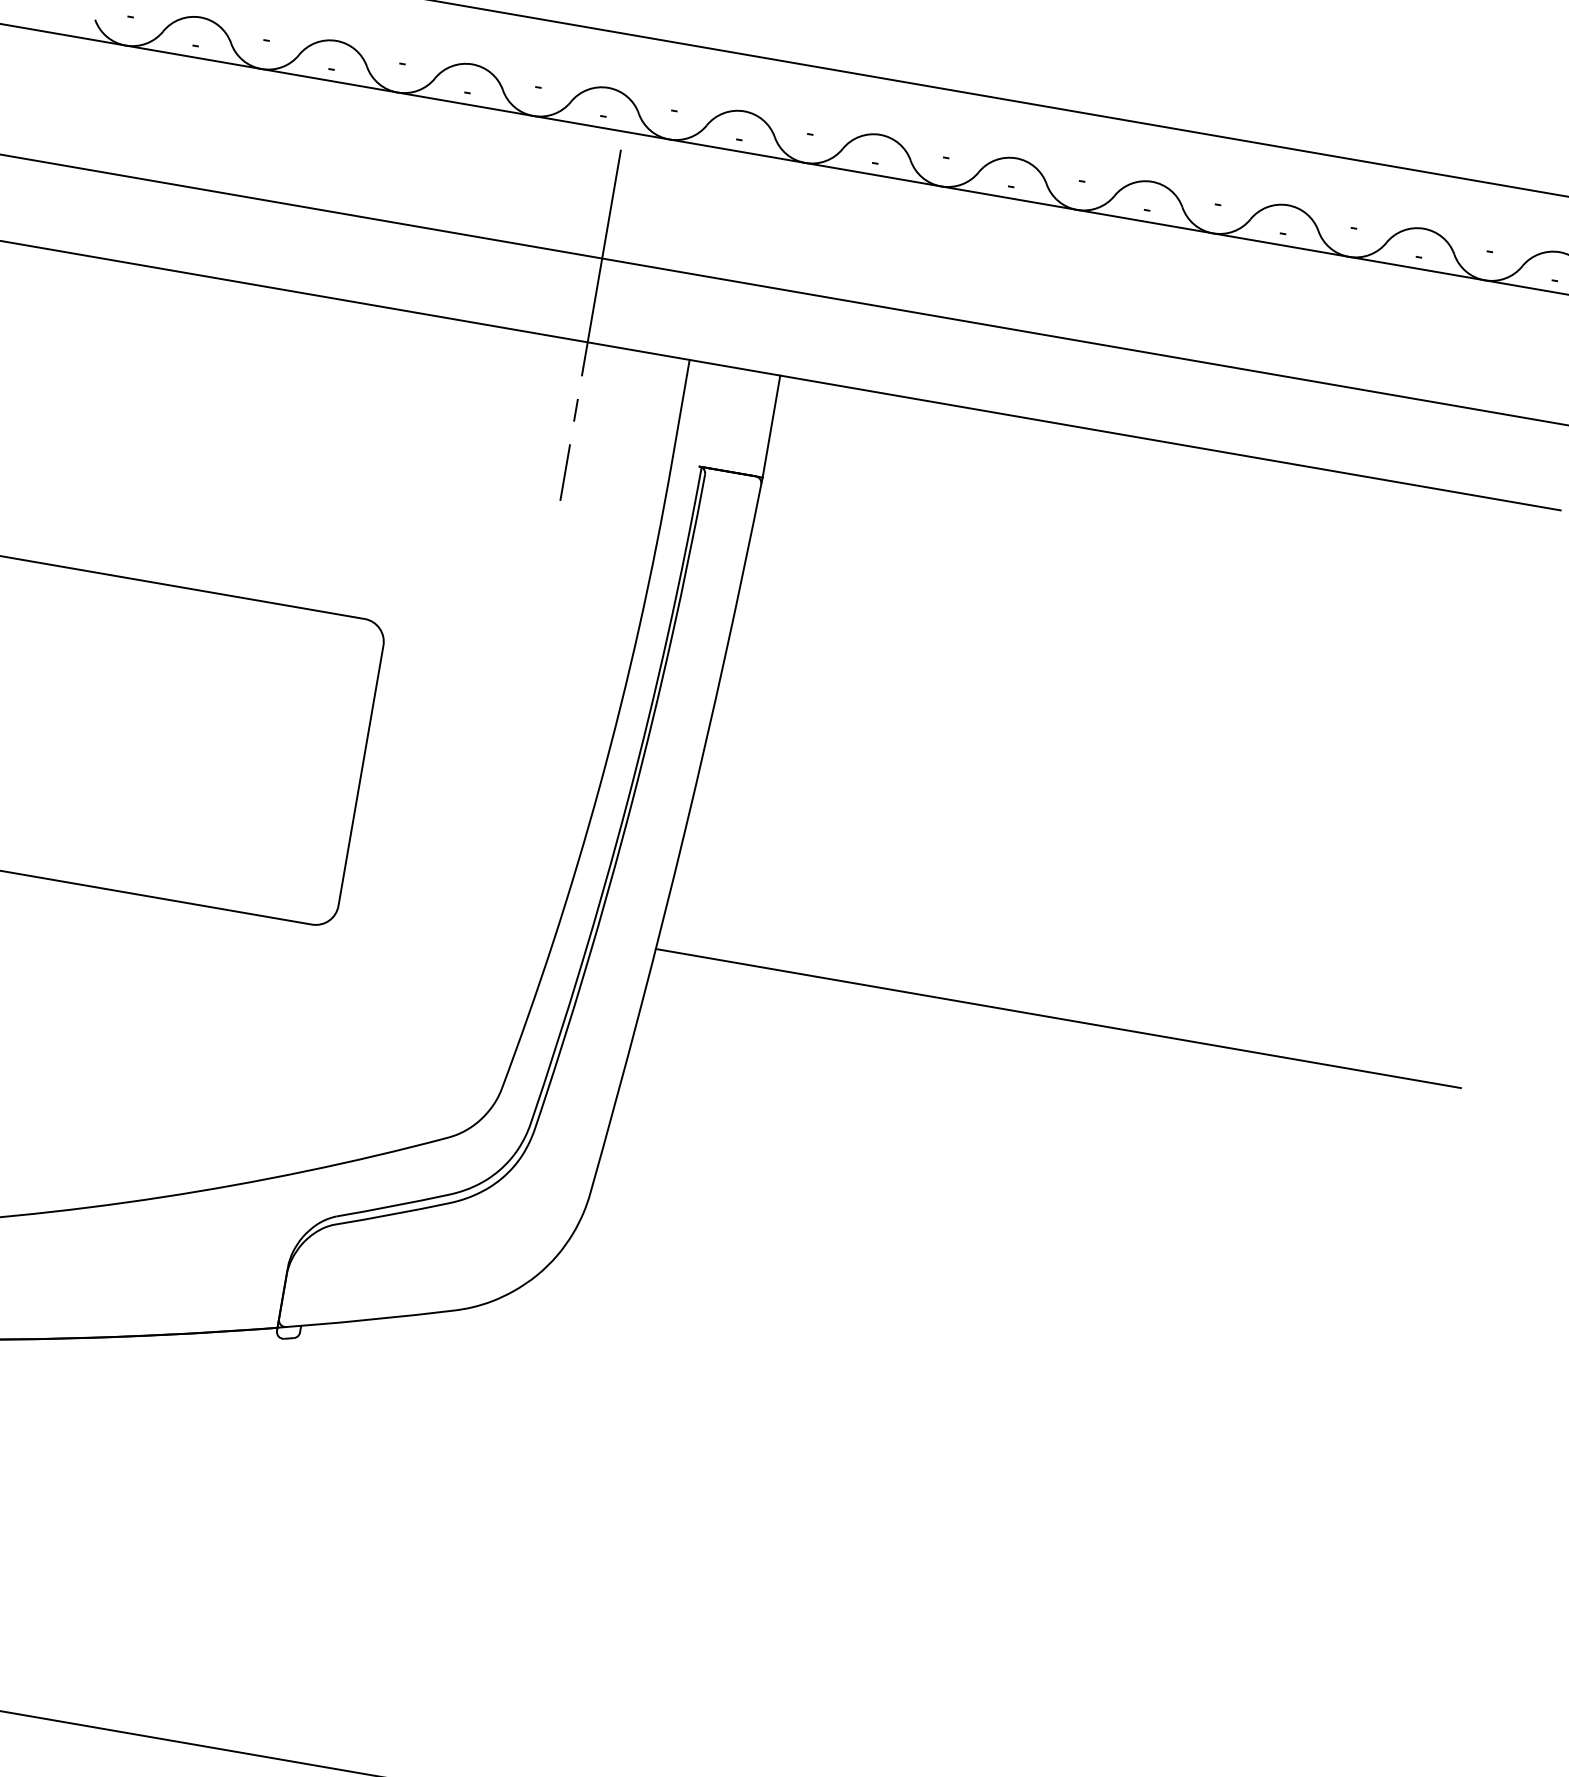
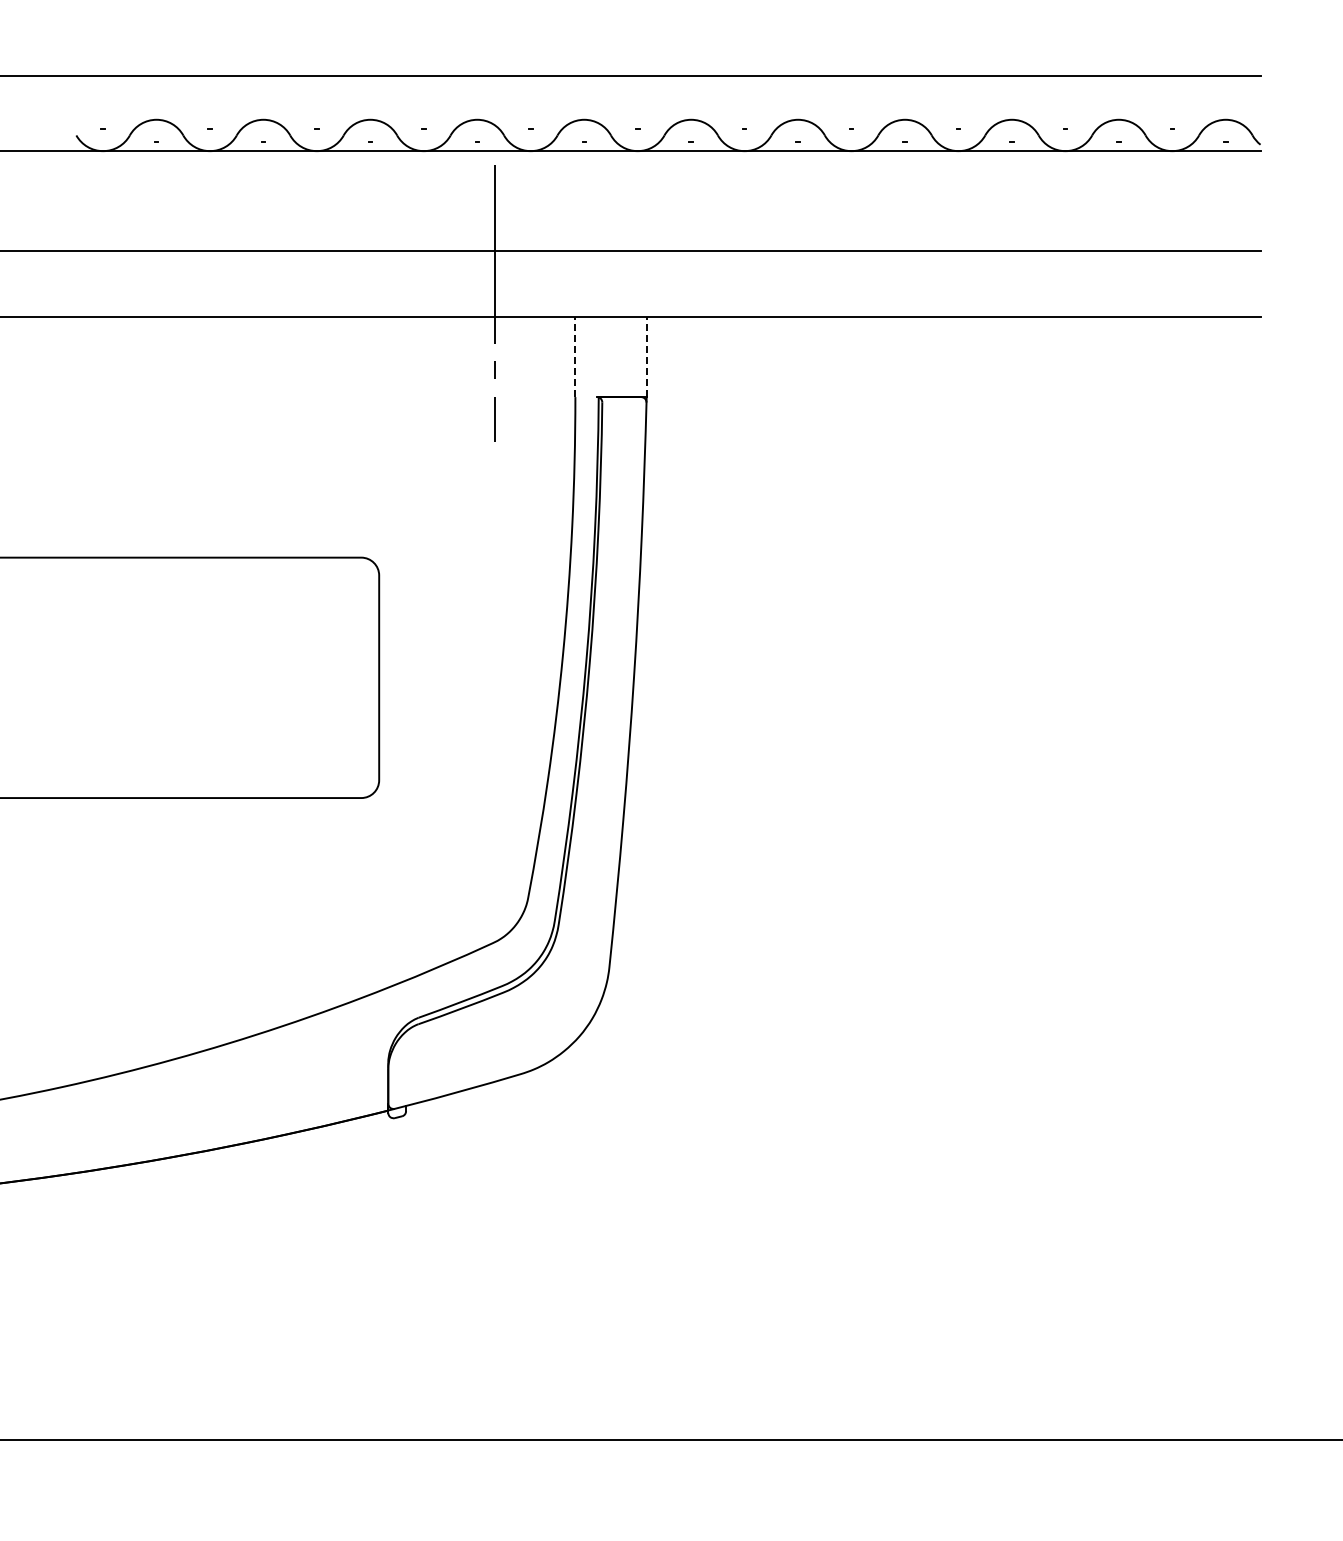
line: (681, 410) -> (575, 356), solid -> dashed
line: (771, 425) -> (646, 356), solid -> dashed
line: (1057, 1018) -> (943, 771), removed

